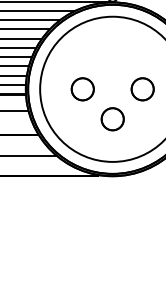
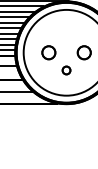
circle: (112, 119) -> (66, 70), size x0.6

